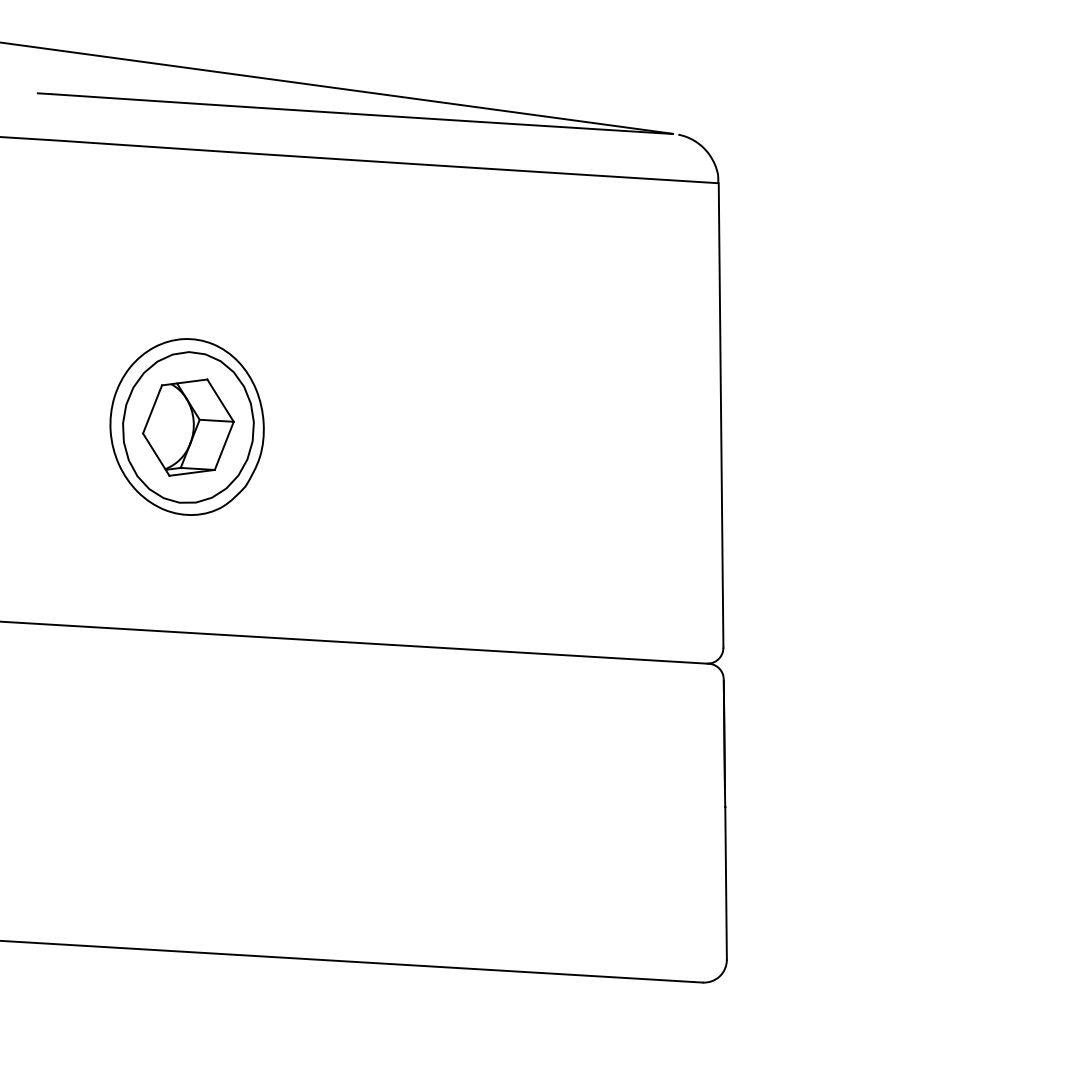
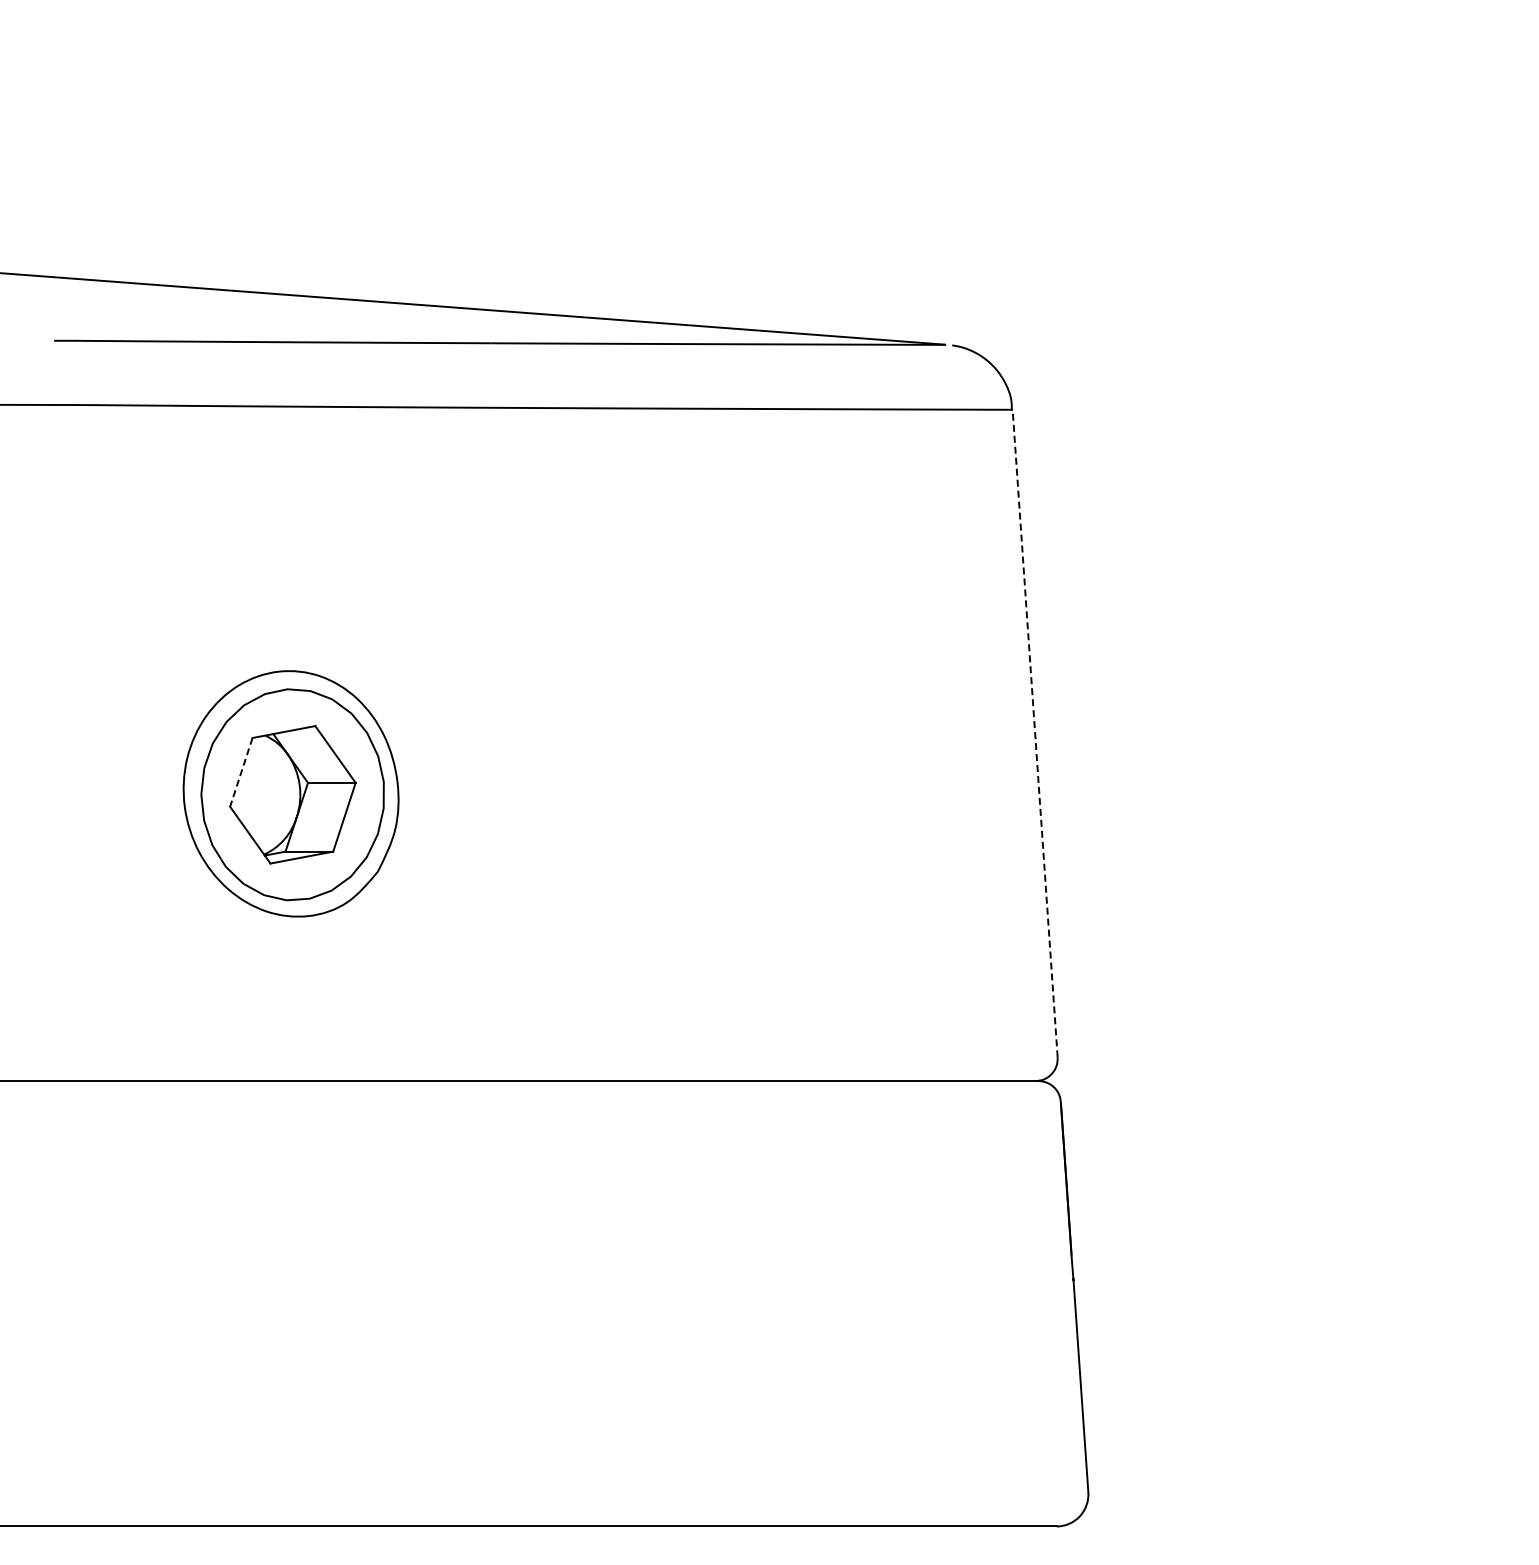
line: (152, 409) -> (241, 772), solid -> dashed
line: (721, 415) -> (1035, 733), solid -> dashed

